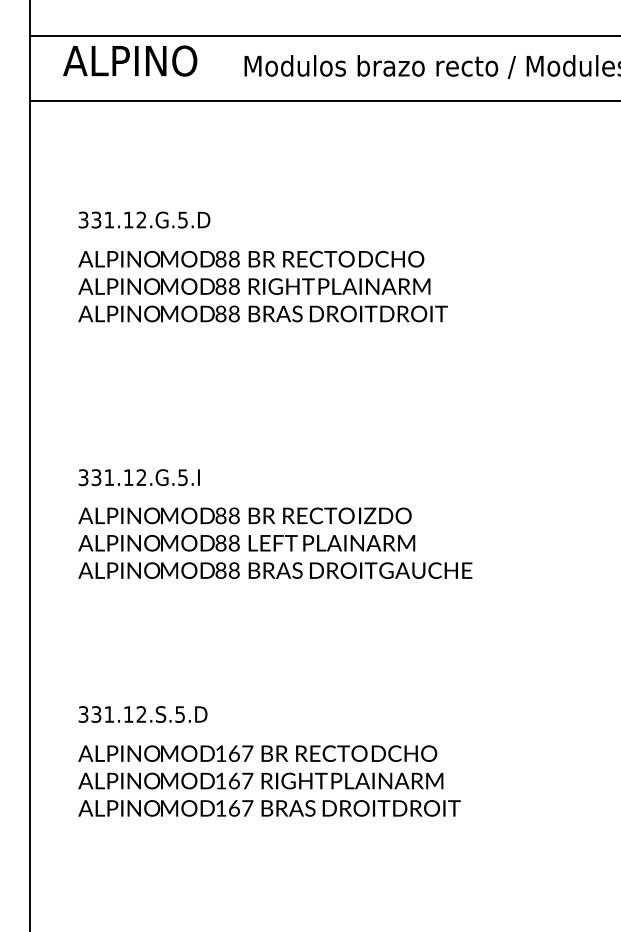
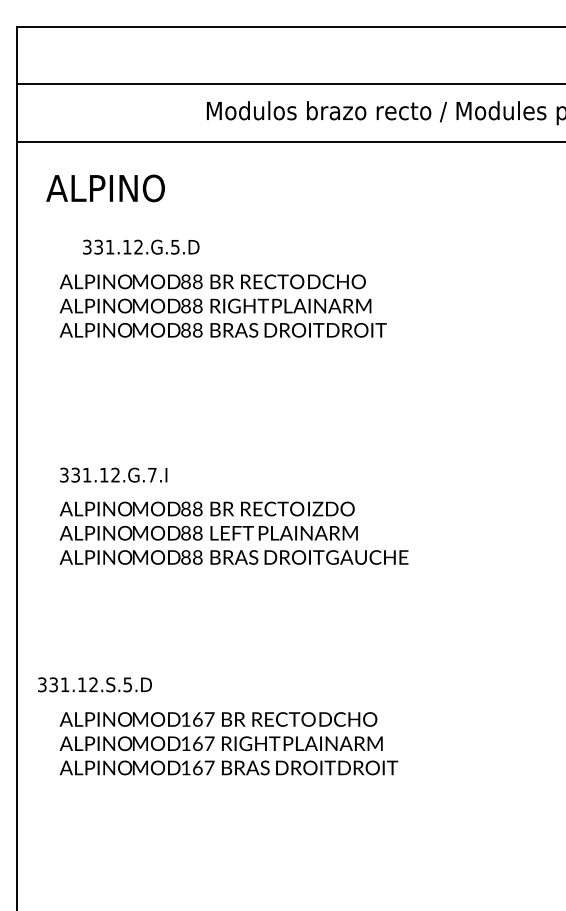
text: (130, 61) -> (105, 188), moved
text: (144, 219) -> (141, 246), moved
text: (183, 477) -> (152, 475), 331.12.G.5.I -> 331.12.G.7.I
text: (142, 714) -> (94, 684), moved

